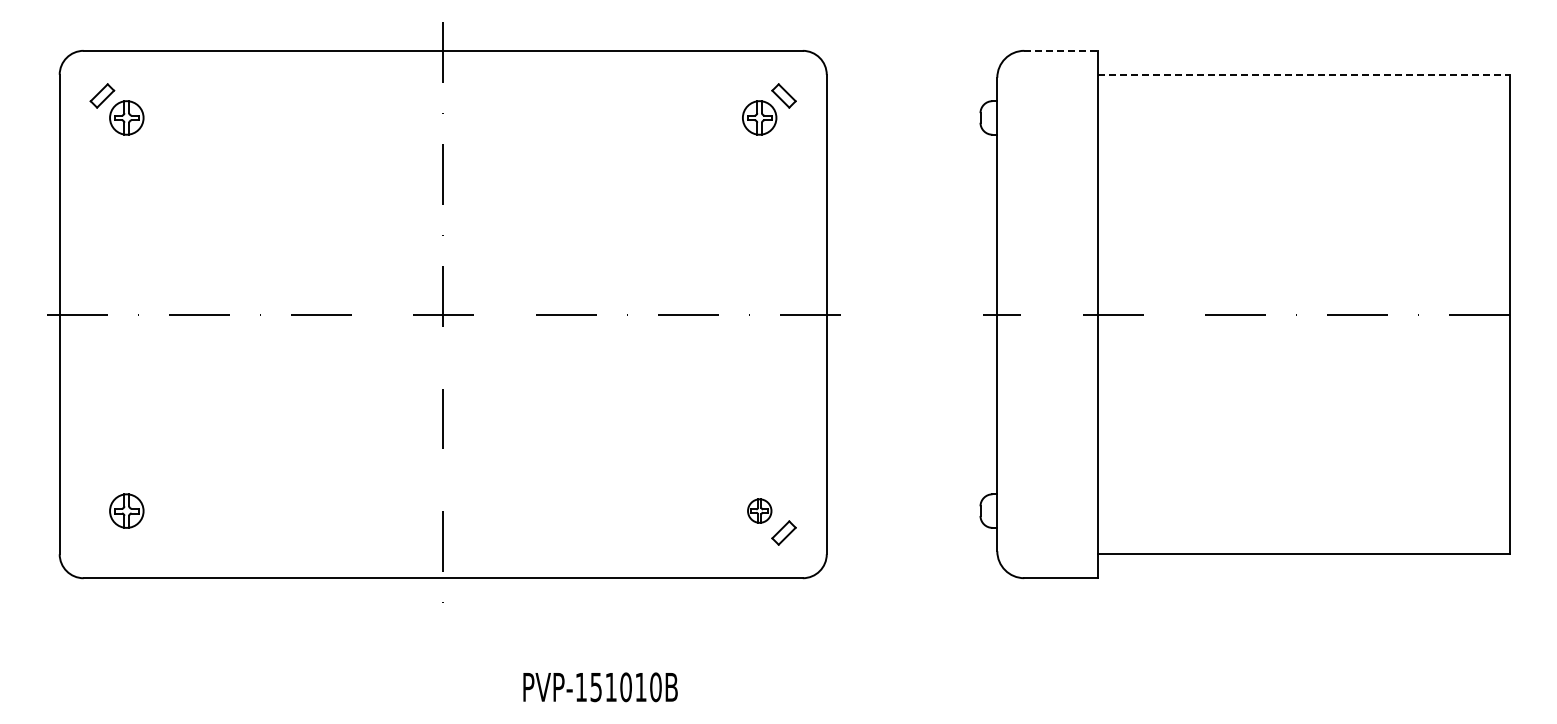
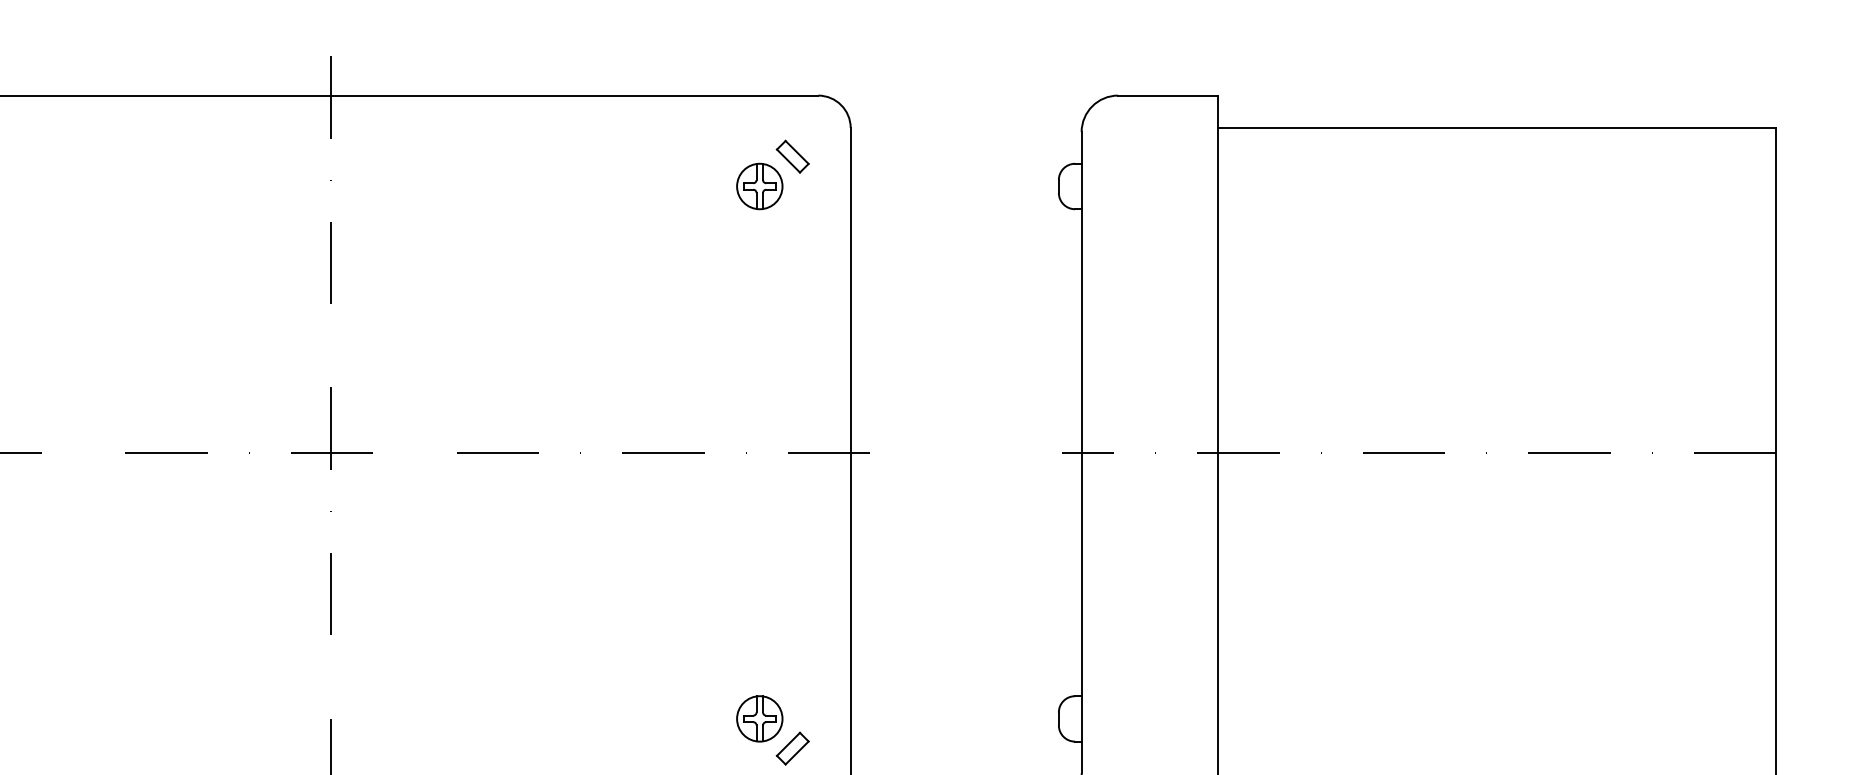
line: (1061, 50) -> (1168, 95), dashed -> solid
line: (1304, 74) -> (1497, 127), dashed -> solid
part: (759, 510) -> (759, 718), size x1.43

